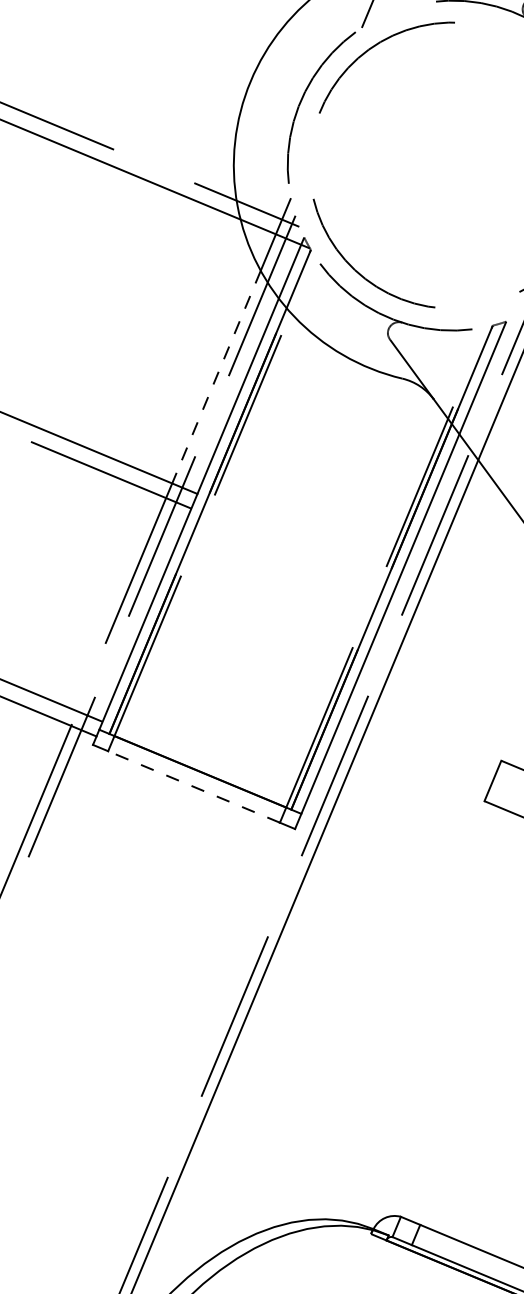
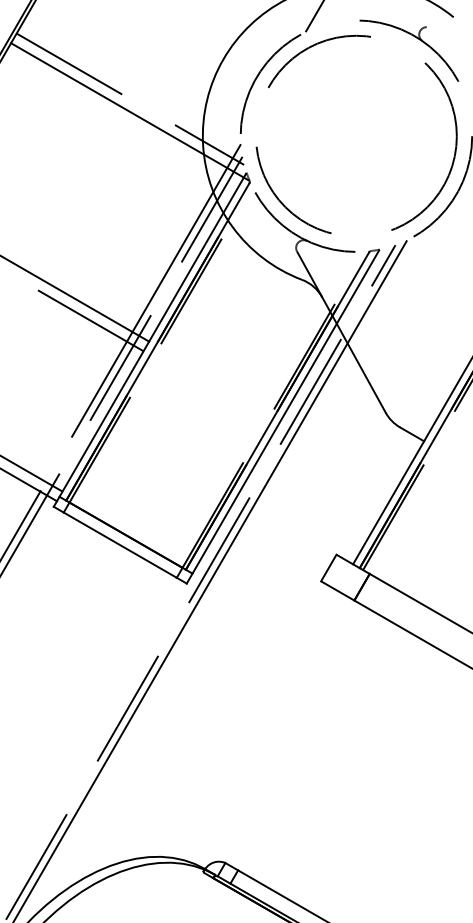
line: (215, 377) -> (172, 262), dashed -> solid
line: (192, 786) -> (119, 544), dashed -> solid

